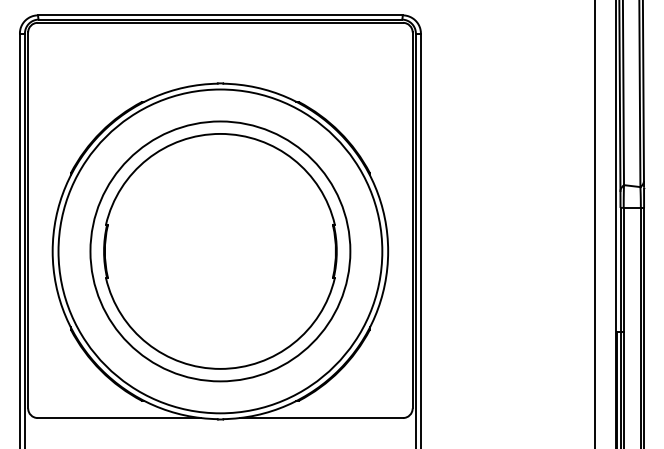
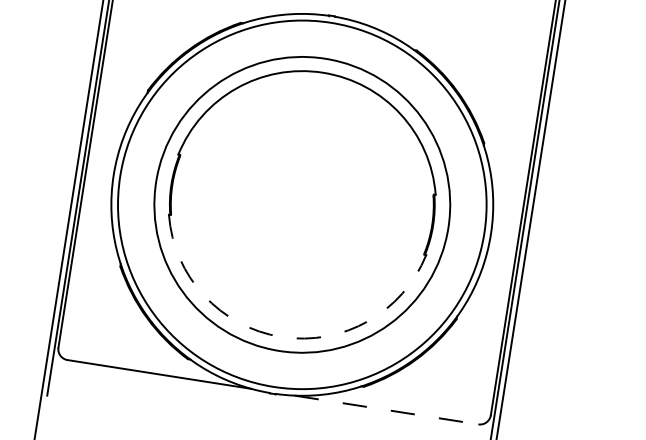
arc: (220, 368) -> (281, 336), solid -> dashed
line: (321, 418) -> (386, 410), solid -> dashed

